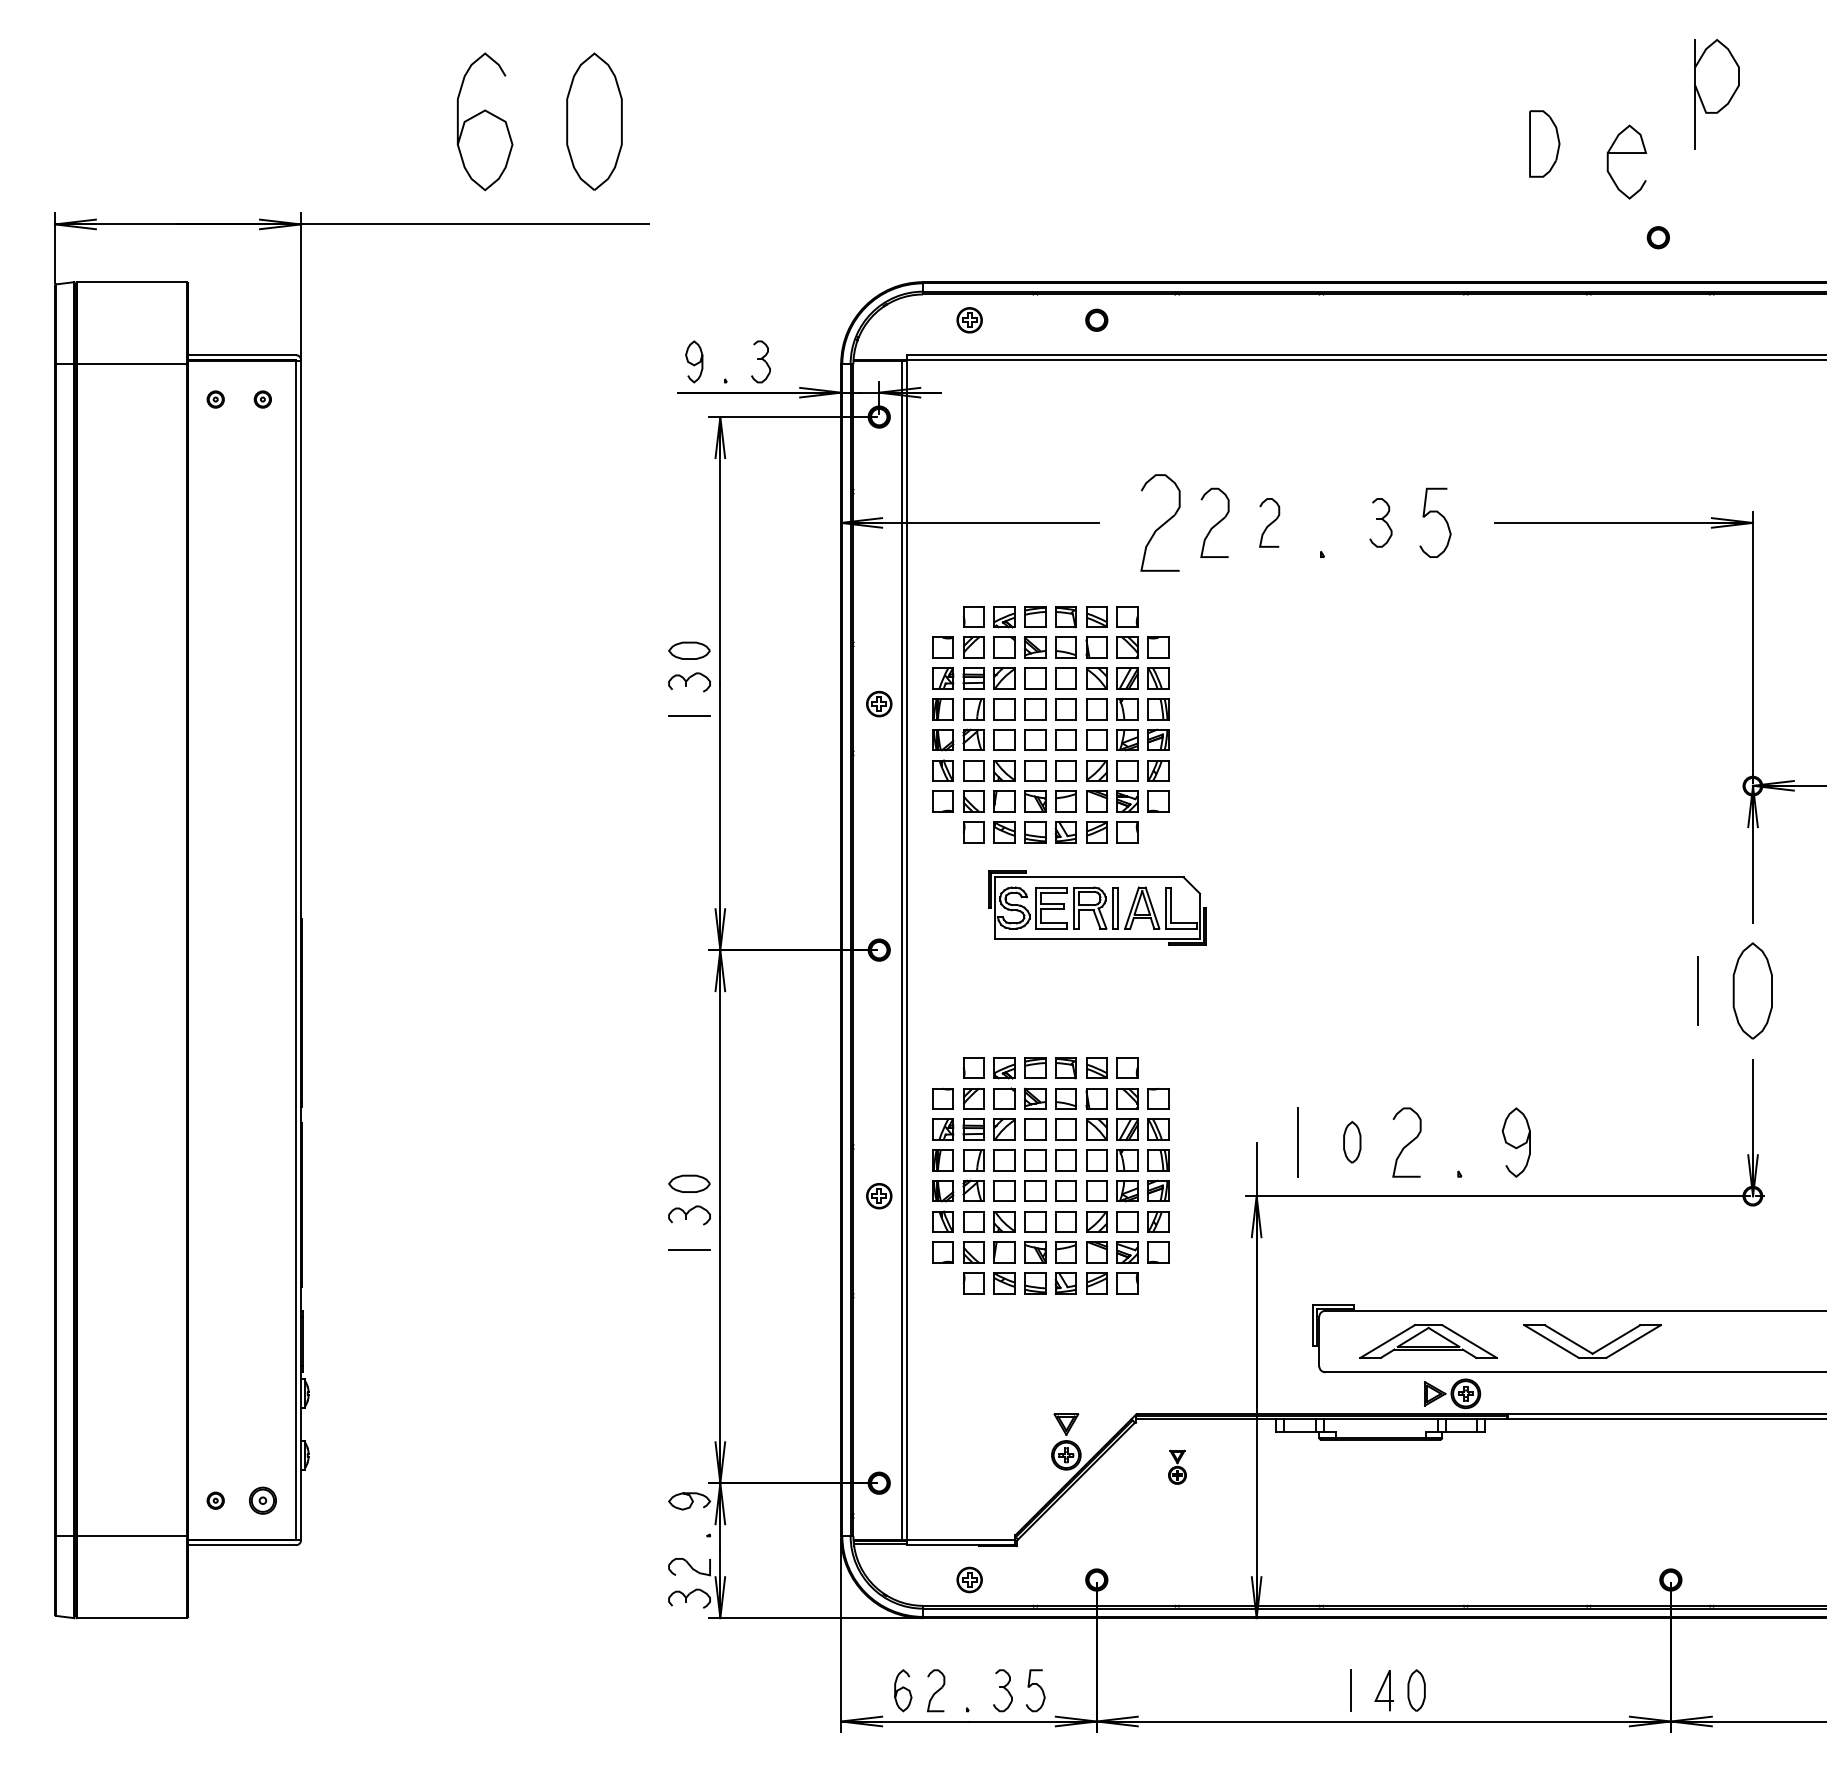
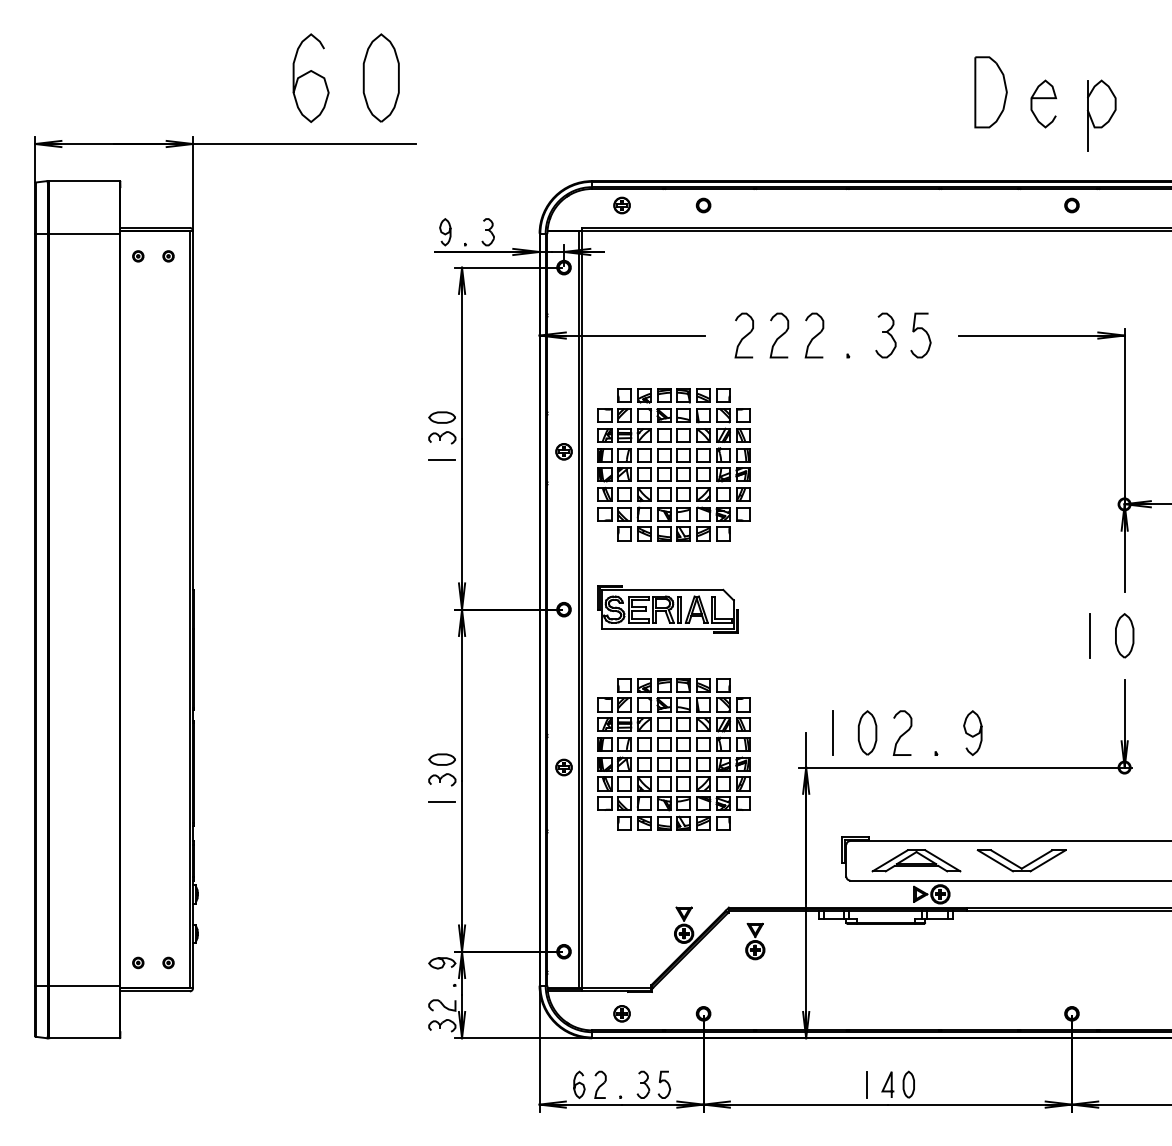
part: (1716, 94) -> (1101, 115), moved
part: (1543, 144) -> (990, 92), size x1.67
part: (1657, 237) -> (1071, 205), moved
part: (1158, 522) -> (743, 335), size x0.71
part: (1269, 522) -> (814, 335), size x1.43
part: (1380, 522) -> (885, 335), size x1.43
part: (1096, 907) -> (667, 609), moved
part: (1752, 990) -> (1124, 635), size x0.71
part: (1352, 1141) -> (867, 732), size x1.67
part: (1177, 1467) -> (755, 941), size x1.67
part: (262, 1500) -> (168, 962), size x0.62

